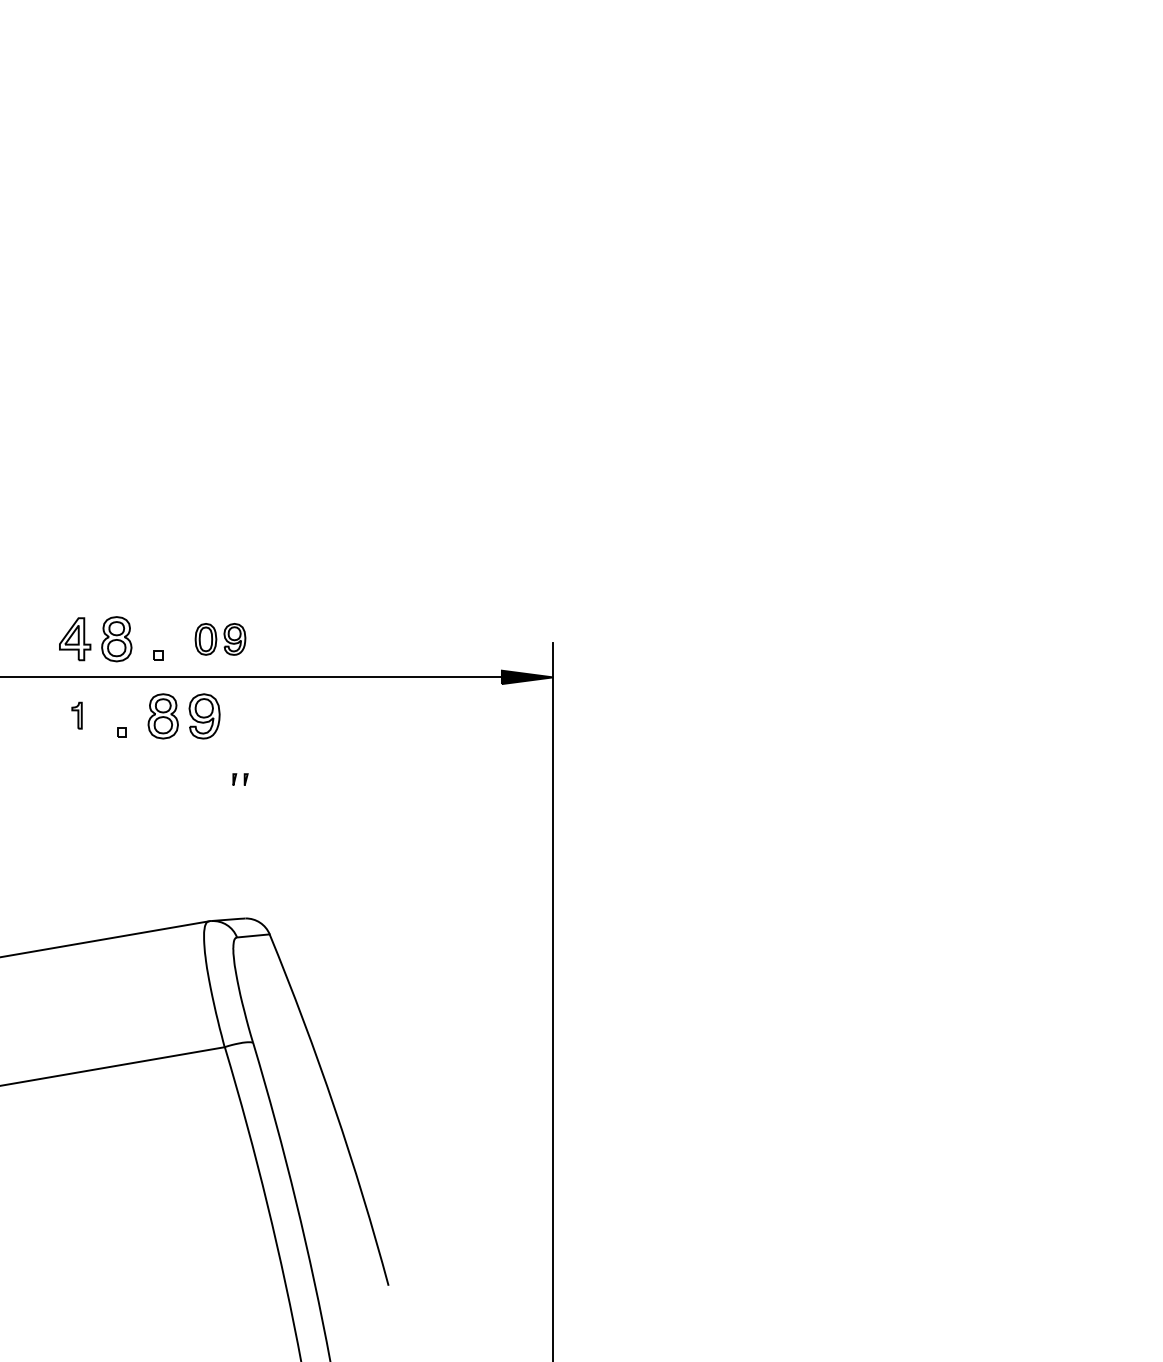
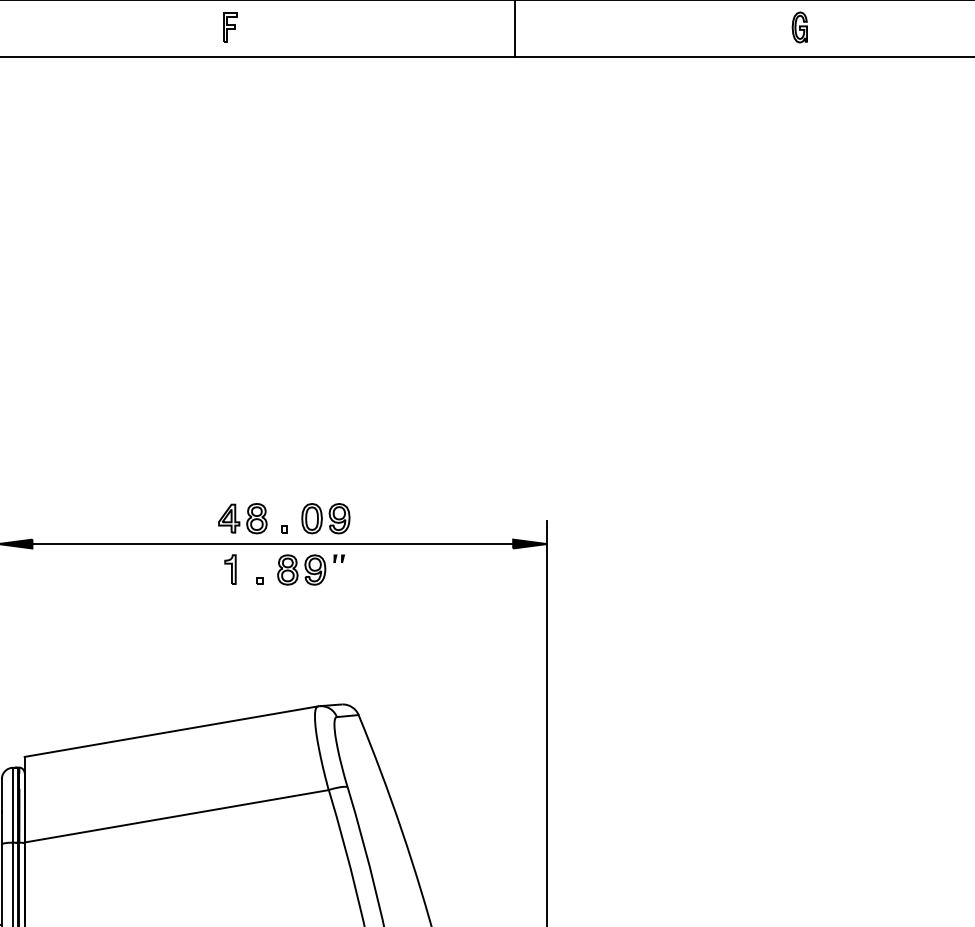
part: (219, 638) -> (325, 518), size x1.43
part: (77, 715) -> (230, 569), size x1.67
part: (239, 778) -> (338, 558), moved

